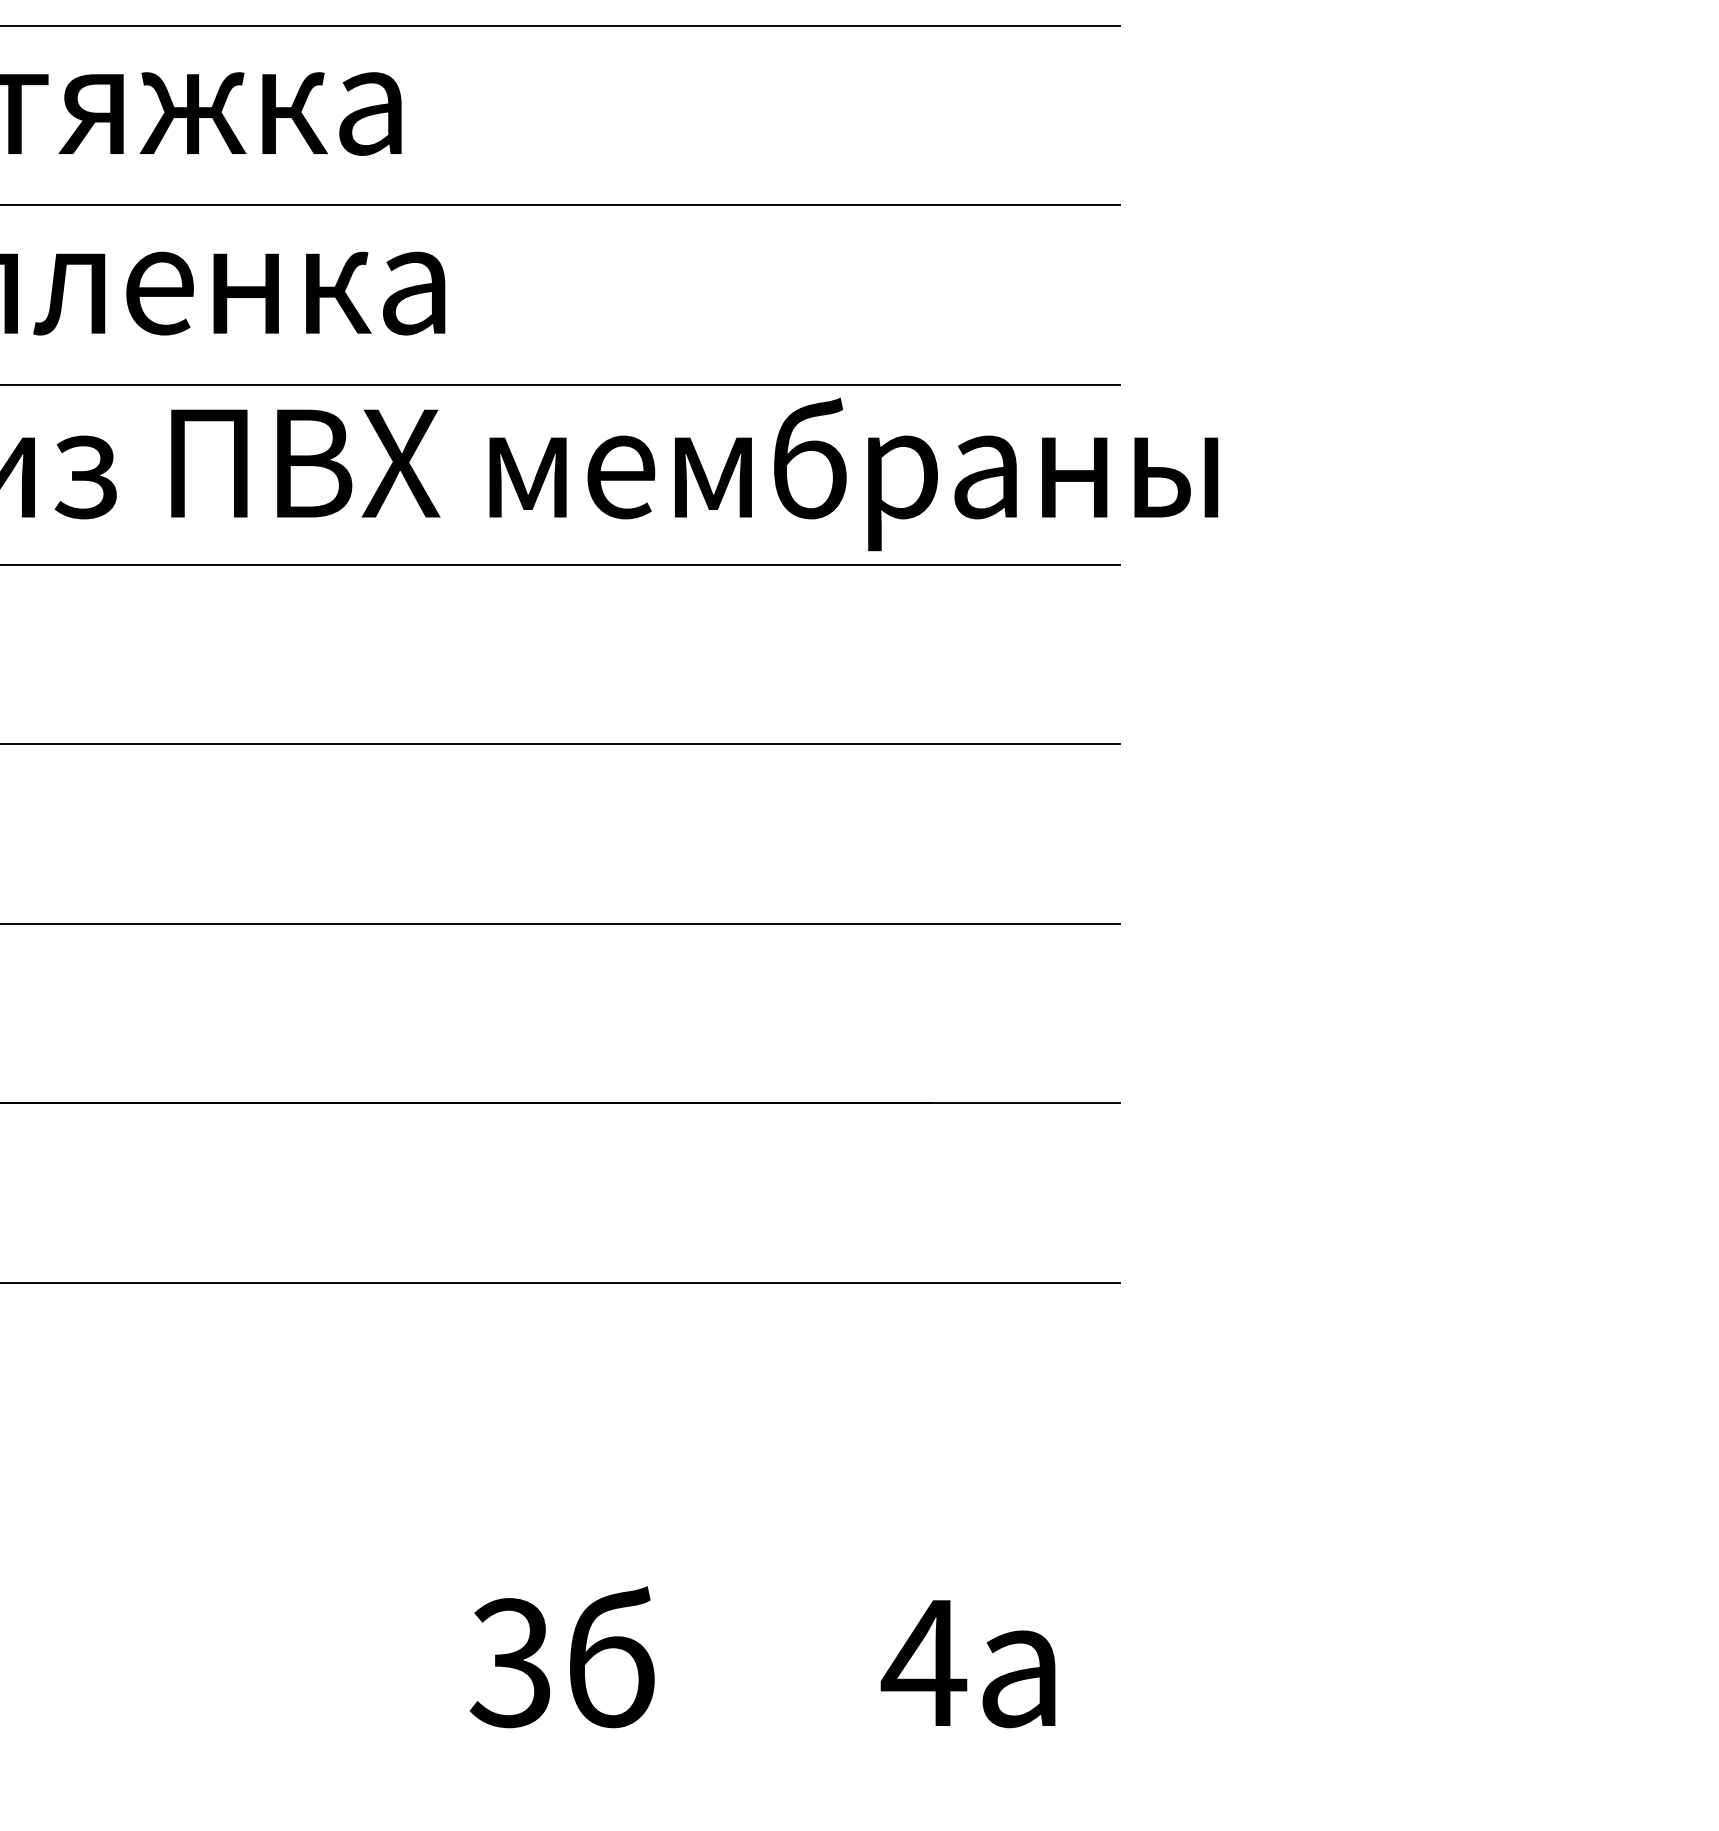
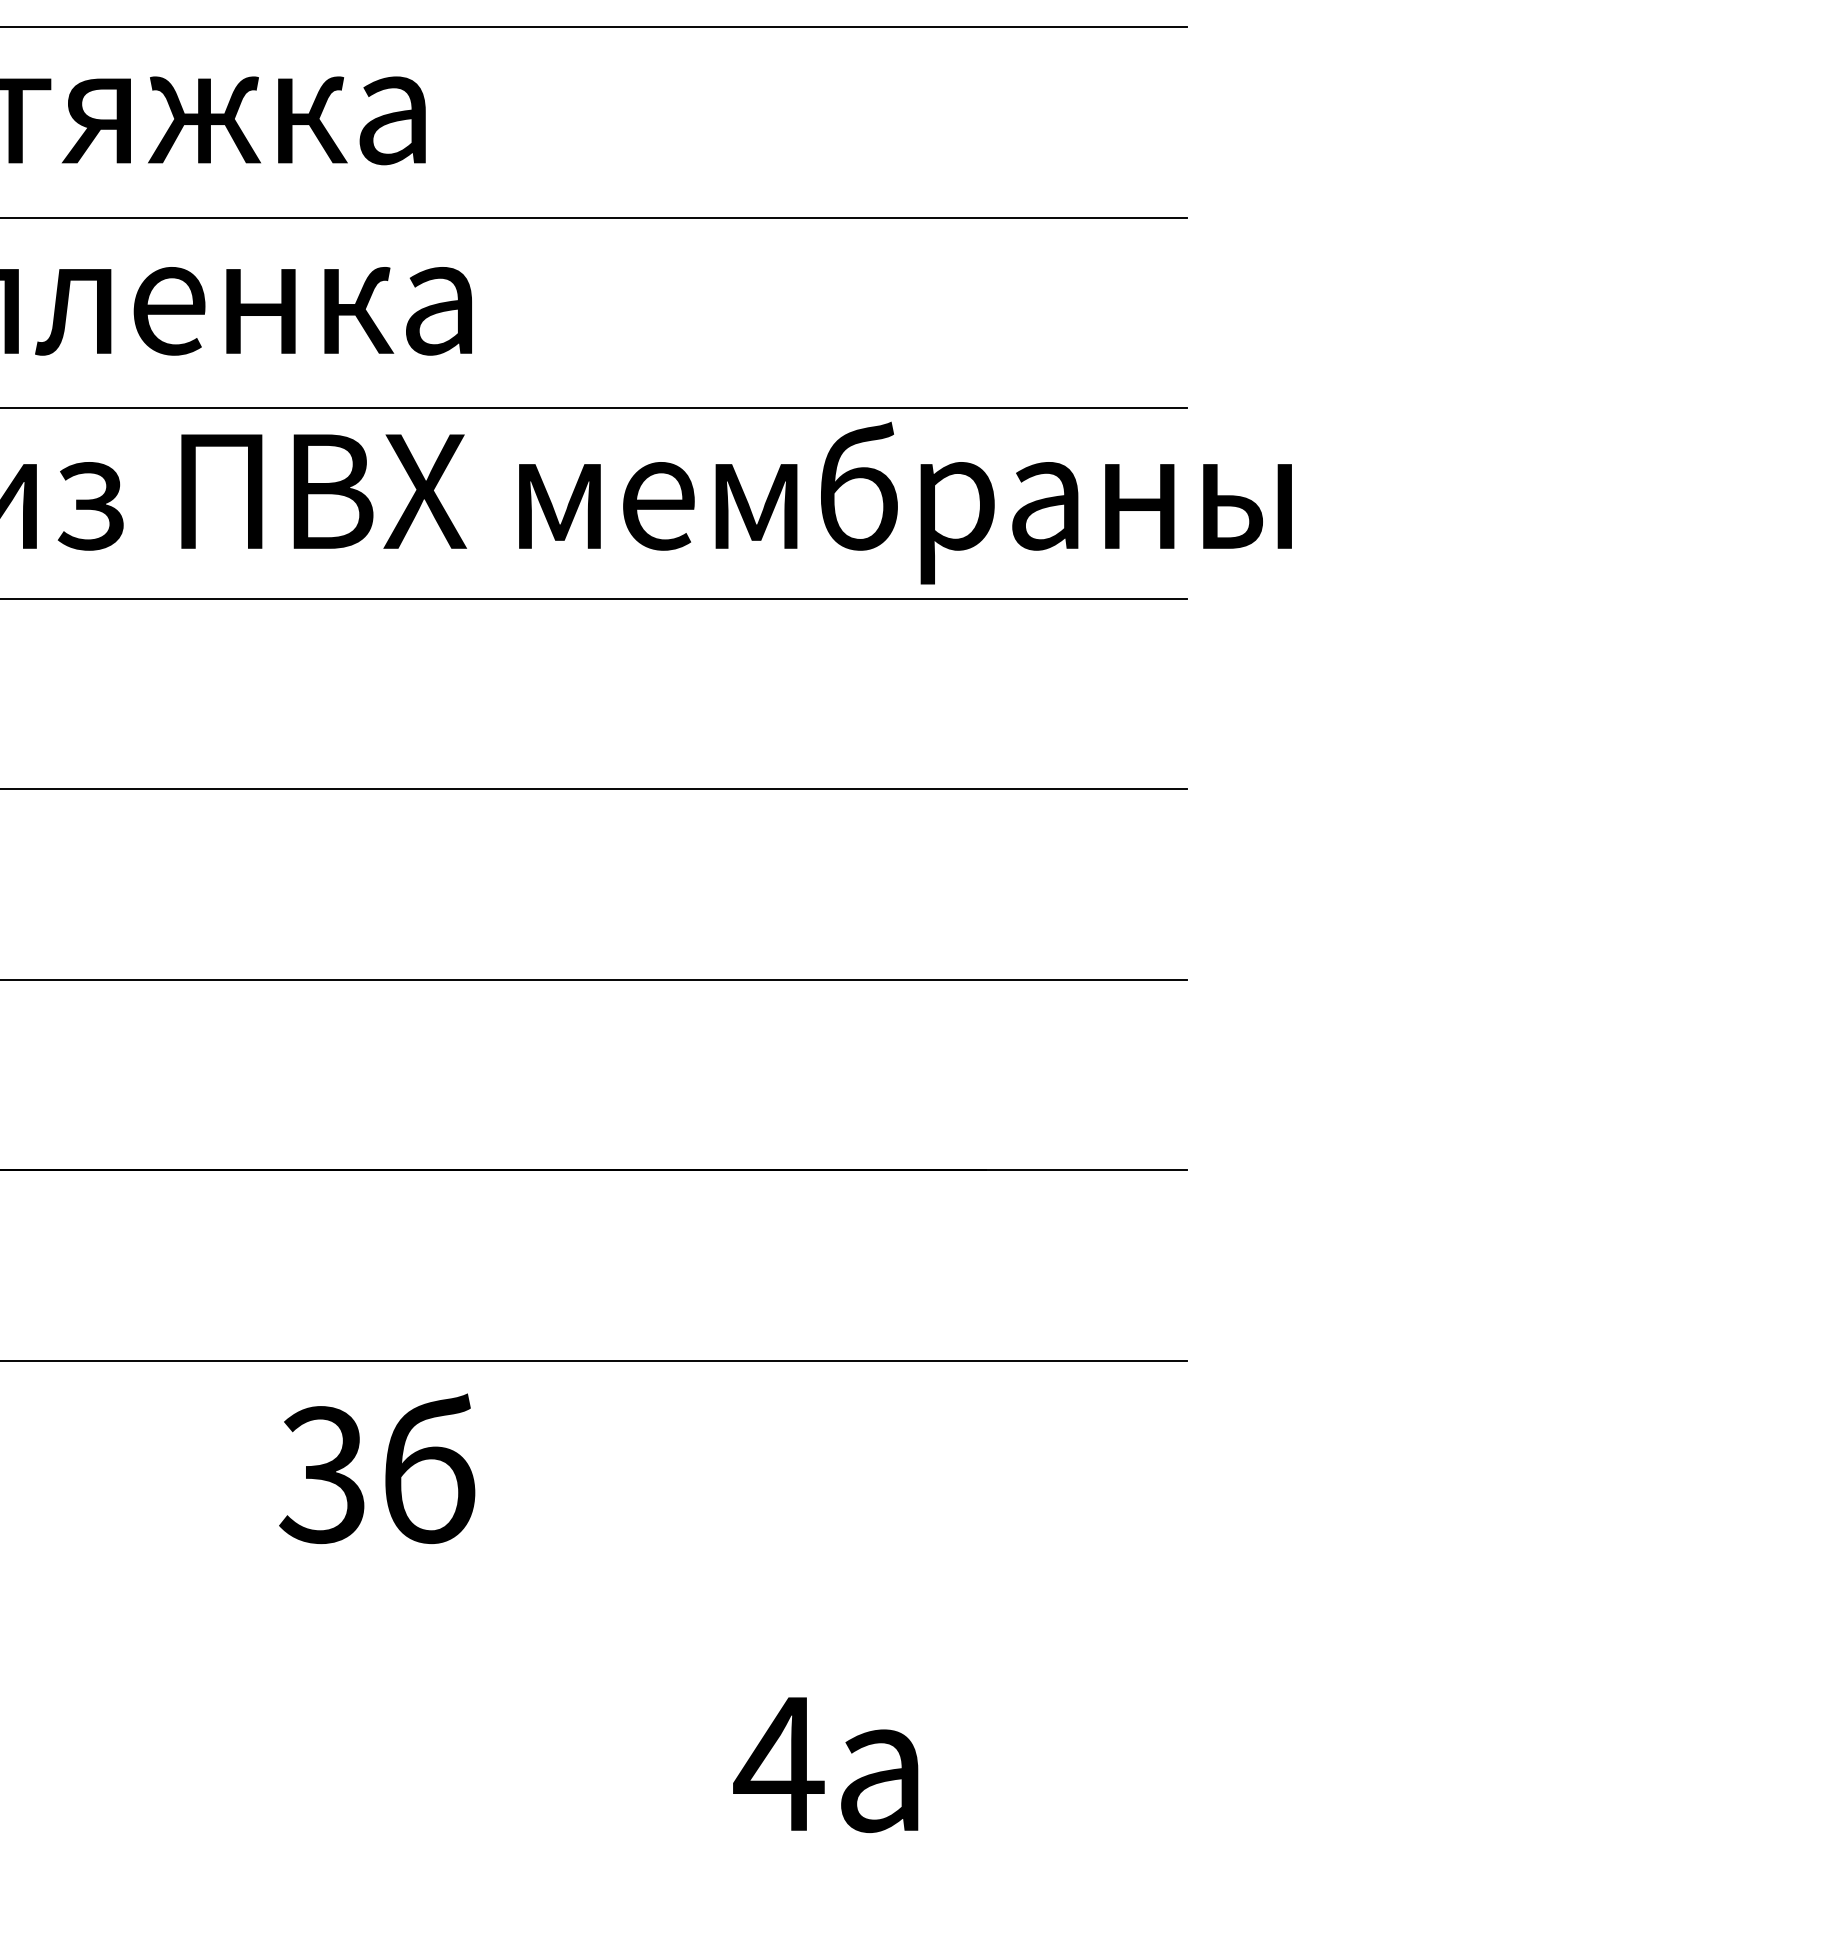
text: (562, 1656) -> (377, 1468), moved
text: (967, 1663) -> (825, 1764), moved

